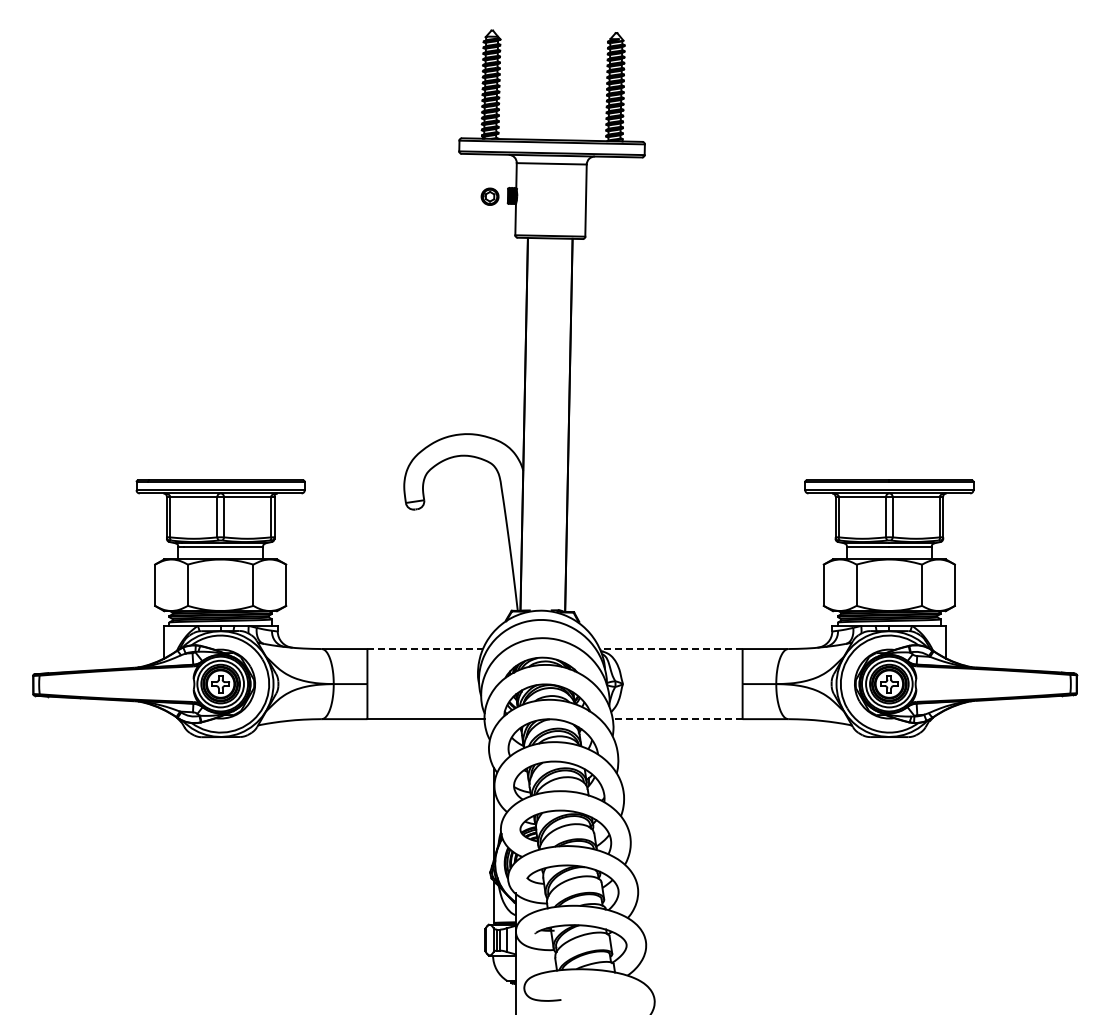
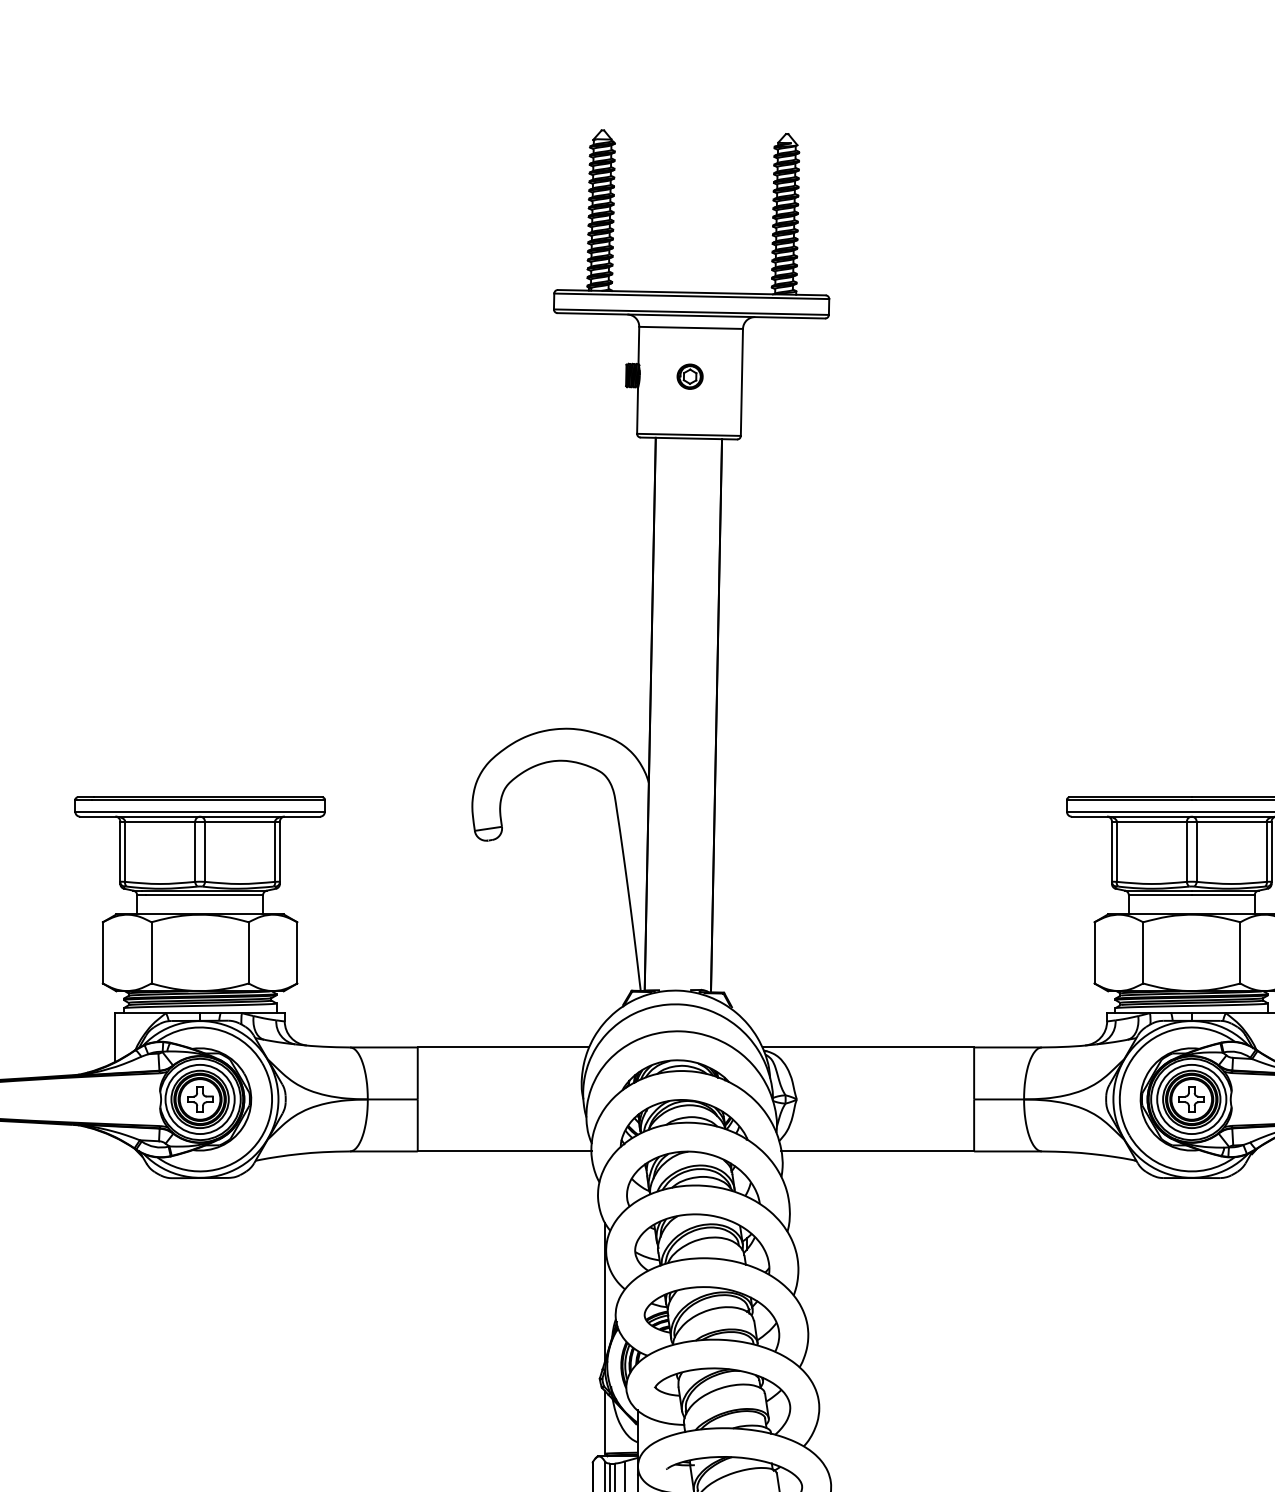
part: (489, 196) -> (689, 376), moved
line: (425, 649) -> (503, 1048), dashed -> solid
line: (670, 649) -> (867, 1048), dashed -> solid
line: (677, 719) -> (877, 1151), dashed -> solid

